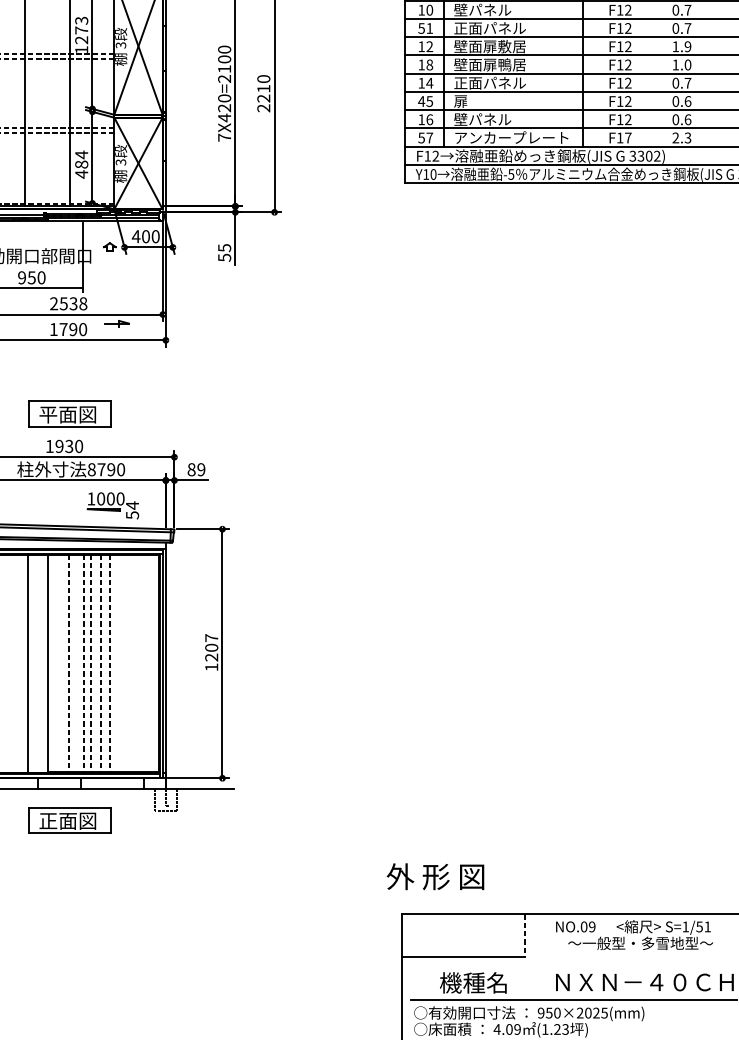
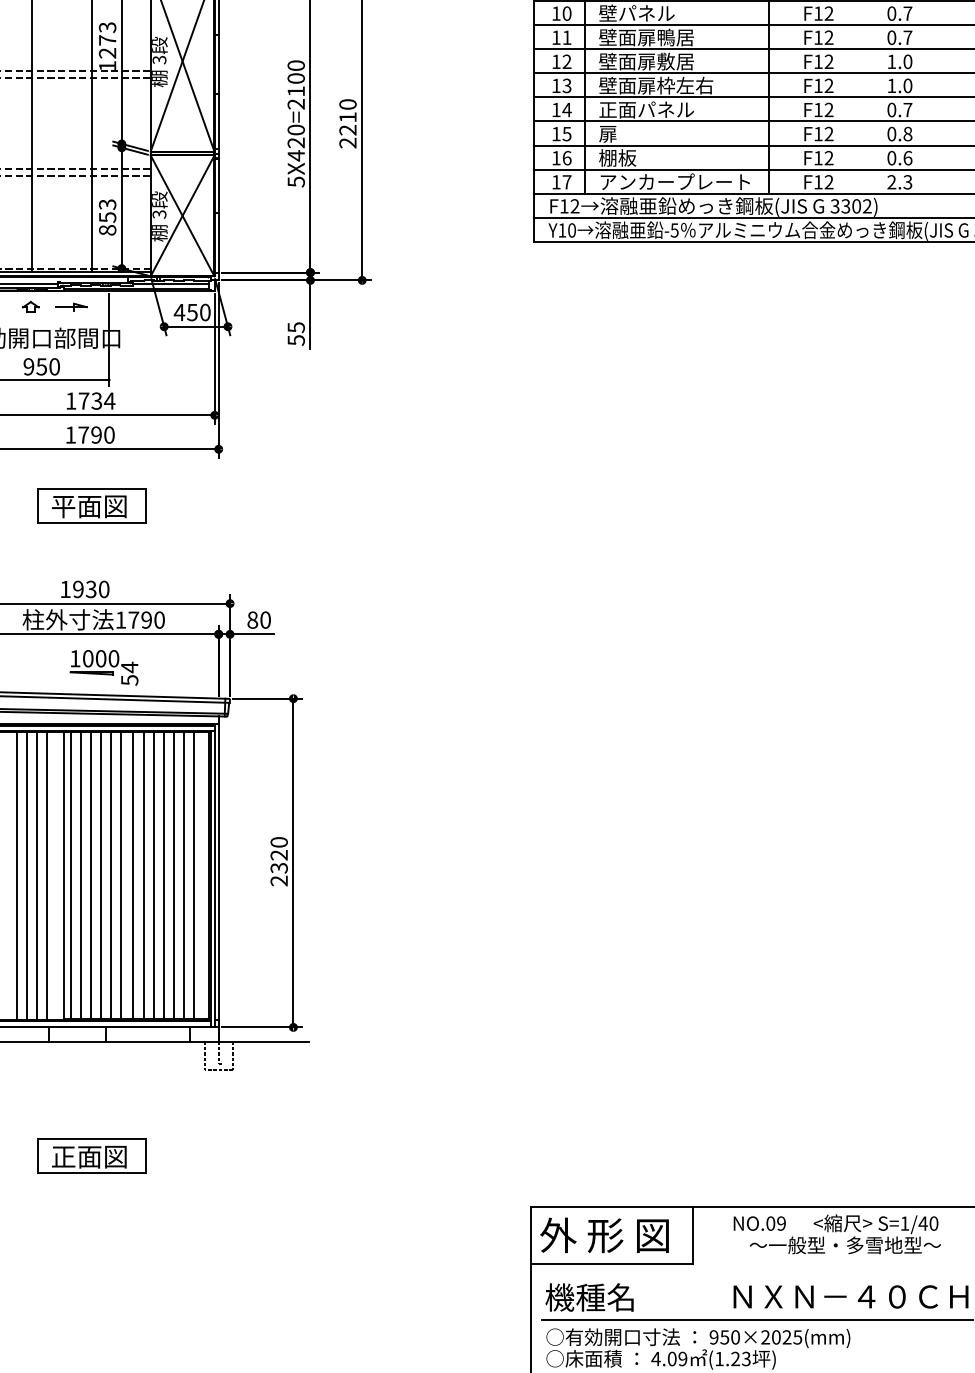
text: (421, 28) -> (555, 37), 51 -> 11
text: (489, 28) -> (646, 37), 正面パネル -> 壁面扉鴨居
text: (687, 46) -> (907, 61), 1.9 -> 1.0
text: (429, 64) -> (566, 85), 18 -> 13
text: (519, 64) -> (685, 85), 壁面扉鴨居 -> 壁面扉枠左右
text: (421, 101) -> (556, 134), 45 -> 15
text: (687, 101) -> (907, 133), 0.6 -> 0.8
text: (482, 119) -> (636, 157), 壁パネル -> 棚板
text: (224, 137) -> (295, 181), 7X420=2100 -> 5X420=2100
text: (421, 138) -> (555, 182), 57 -> 17
text: (627, 138) -> (828, 182), F17 -> F12
text: (81, 164) -> (107, 217), 484 -> 853
text: (146, 236) -> (192, 312), 400 -> 450
part: (109, 246) -> (30, 306), moved
text: (68, 303) -> (90, 400), 2538 -> 1734
part: (117, 323) -> (71, 306), moved
part: (69, 413) -> (91, 505), moved
text: (91, 469) -> (120, 619), 8790 -> 1790
text: (201, 469) -> (265, 619), 89 -> 80
part: (112, 505) -> (103, 667), moved
text: (211, 652) -> (278, 861), 1207 -> 2320
line: (13, 663) -> (17, 876), added
line: (21, 663) -> (27, 876), added
line: (35, 663) -> (46, 876), added
line: (53, 663) -> (70, 875), added
line: (61, 663) -> (80, 875), added
line: (68, 663) -> (90, 875), dashed -> solid
line: (76, 663) -> (100, 875), added
line: (83, 663) -> (110, 875), dashed -> solid
line: (91, 663) -> (120, 875), dashed -> solid
line: (101, 663) -> (133, 875), dashed -> solid
line: (109, 663) -> (144, 875), dashed -> solid
line: (117, 663) -> (154, 875), added
line: (124, 663) -> (164, 875), added
line: (132, 663) -> (174, 875), added
line: (139, 663) -> (184, 875), added
line: (146, 663) -> (193, 875), added
part: (69, 820) -> (91, 1155), moved
text: (435, 876) -> (604, 1235), moved
text: (703, 926) -> (928, 1223), S=1/51 -> S=1/40
line: (525, 935) -> (693, 1235), dashed -> solid
text: (473, 982) -> (589, 1297), moved

